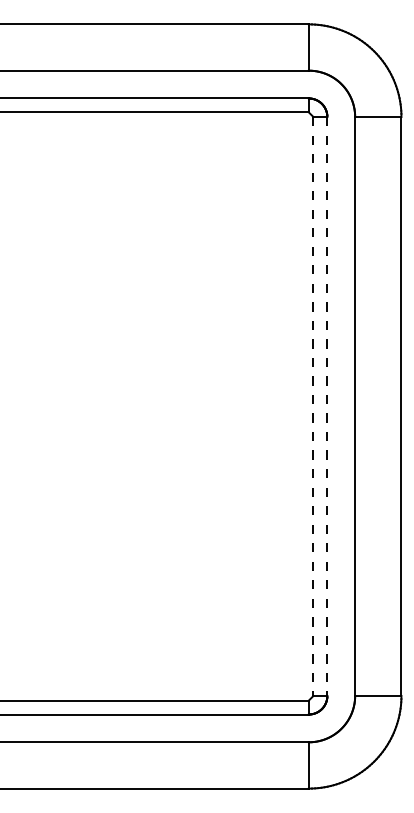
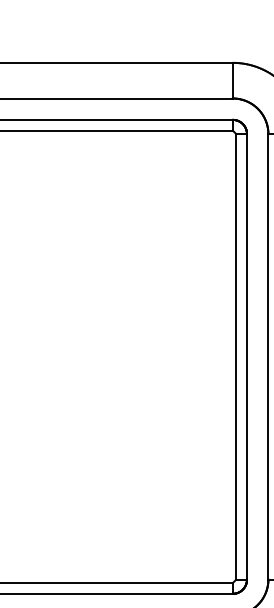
line: (313, 406) -> (236, 356), dashed -> solid
line: (327, 406) -> (247, 356), dashed -> solid

